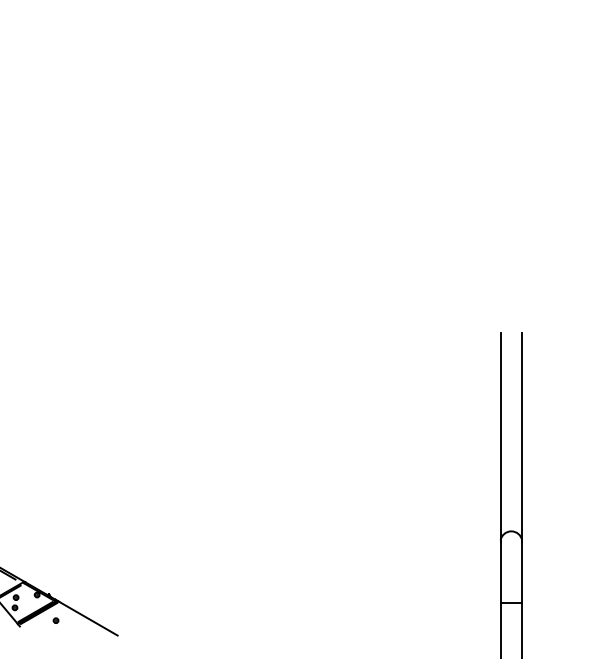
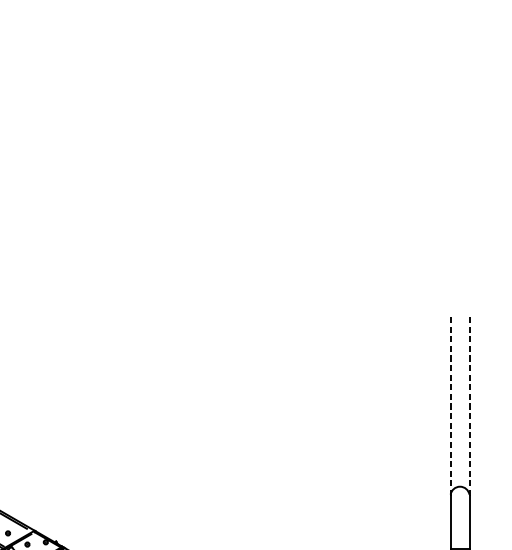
line: (500, 437) -> (450, 404), solid -> dashed
line: (522, 437) -> (469, 404), solid -> dashed

